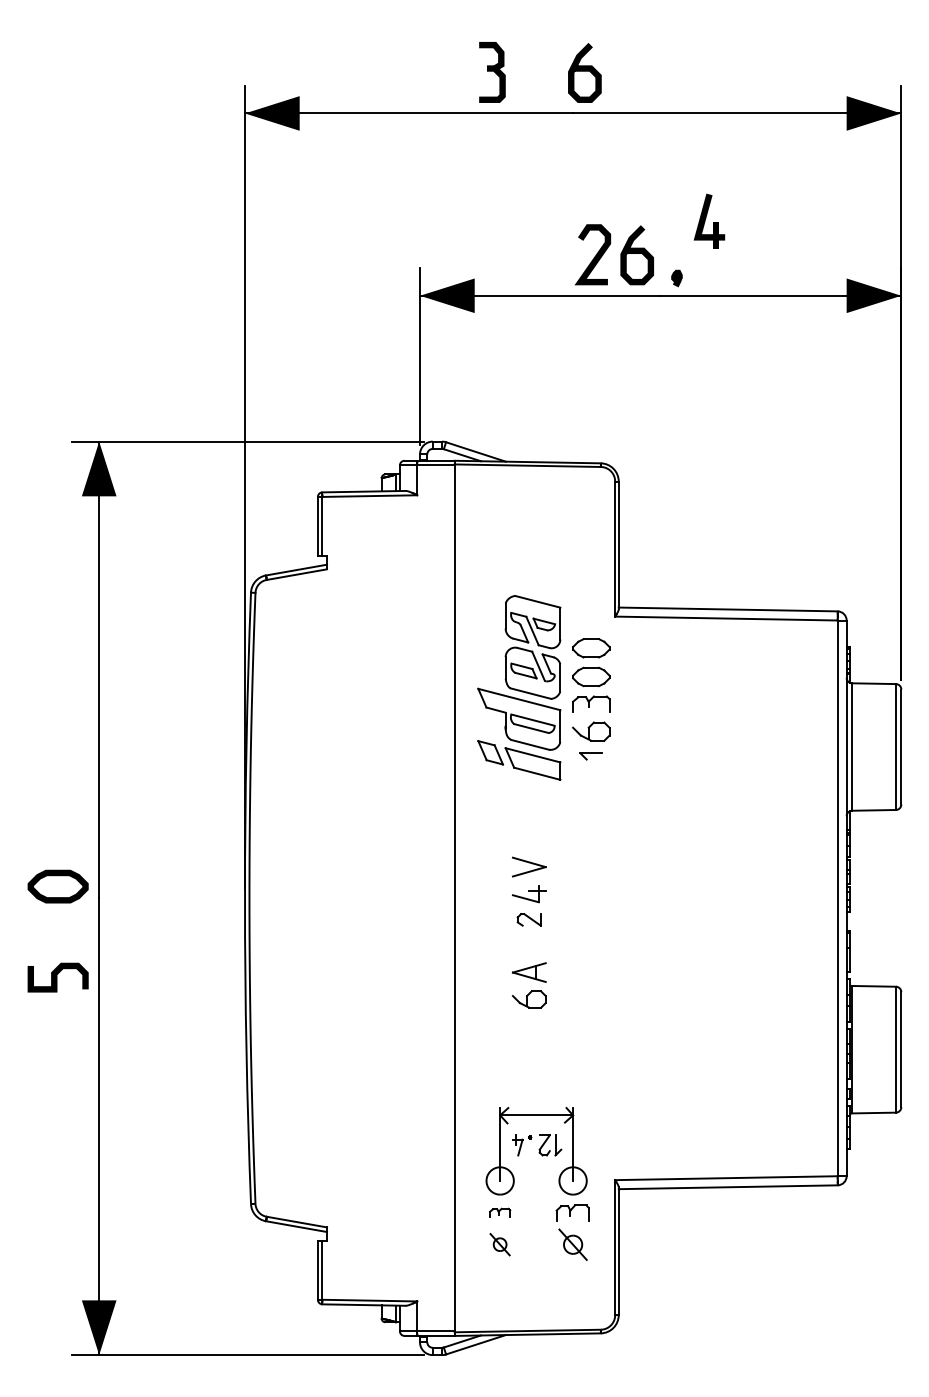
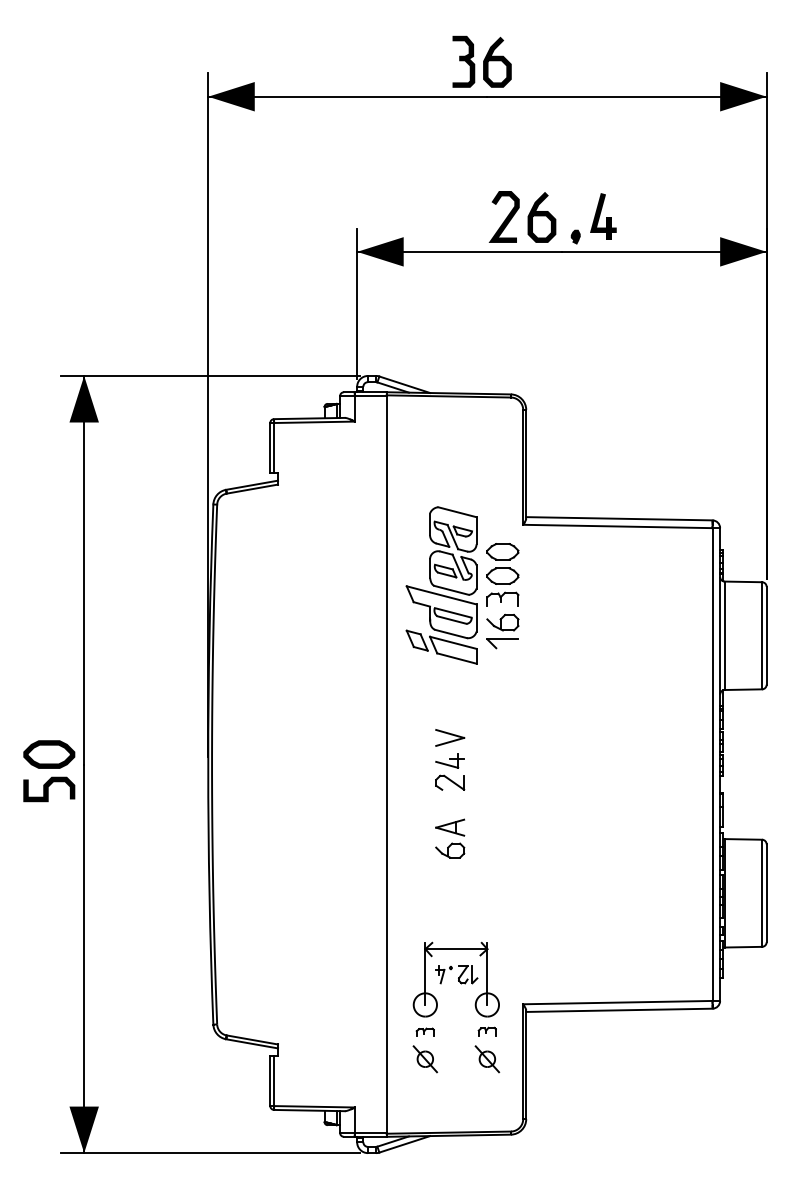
part: (492, 72) -> (463, 61), moved
part: (709, 220) -> (603, 215), moved
part: (591, 756) -> (503, 643), size x1.67
part: (528, 919) -> (449, 782), size x1.43
curve: (57, 977) -> (48, 789), moved
part: (573, 1211) -> (487, 1030), size x0.62
part: (499, 1244) -> (424, 1059), size x1.43

